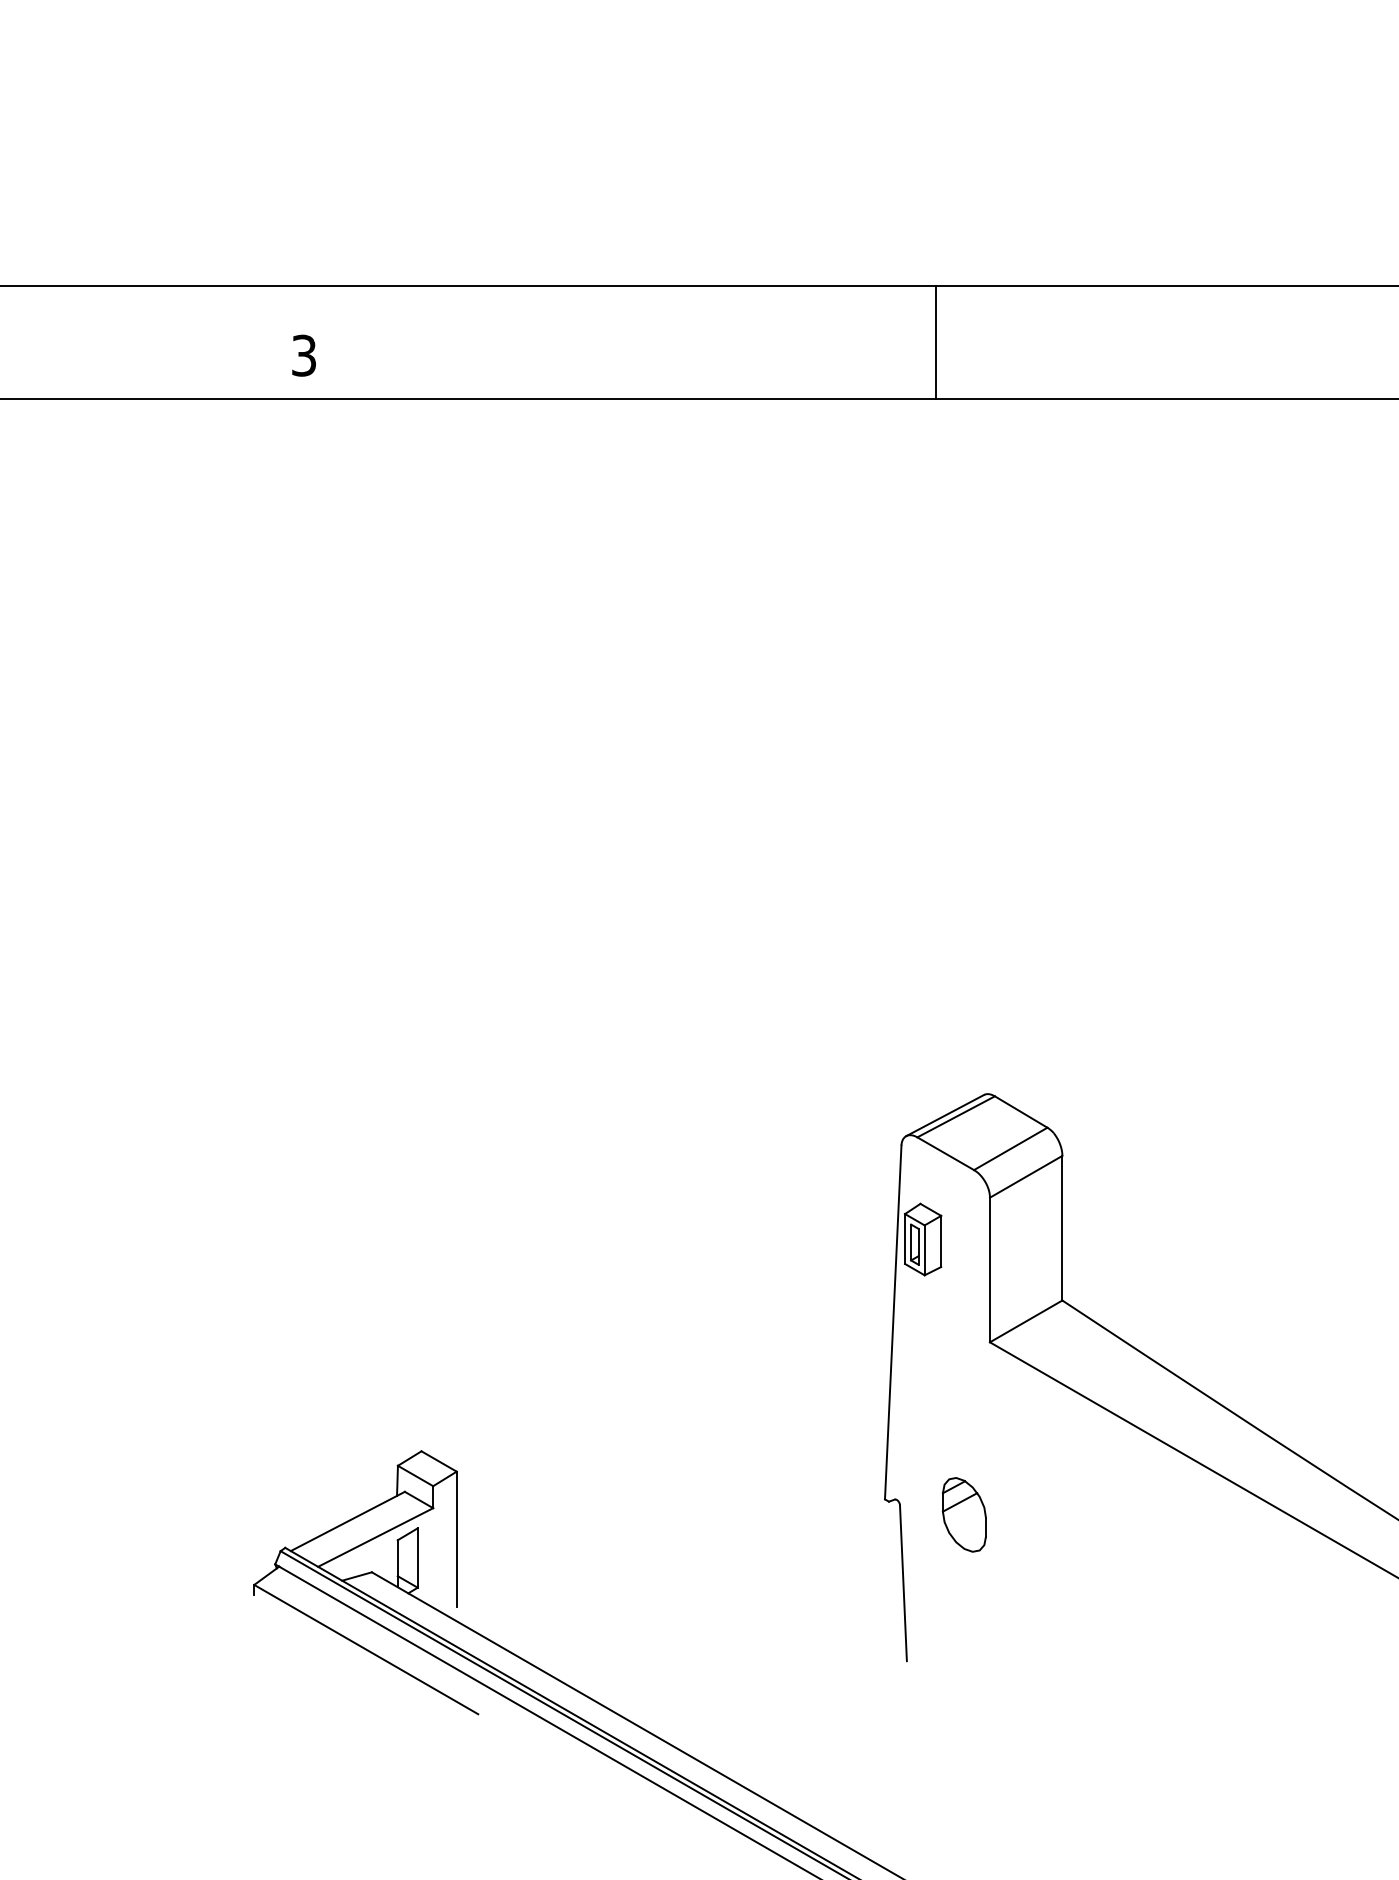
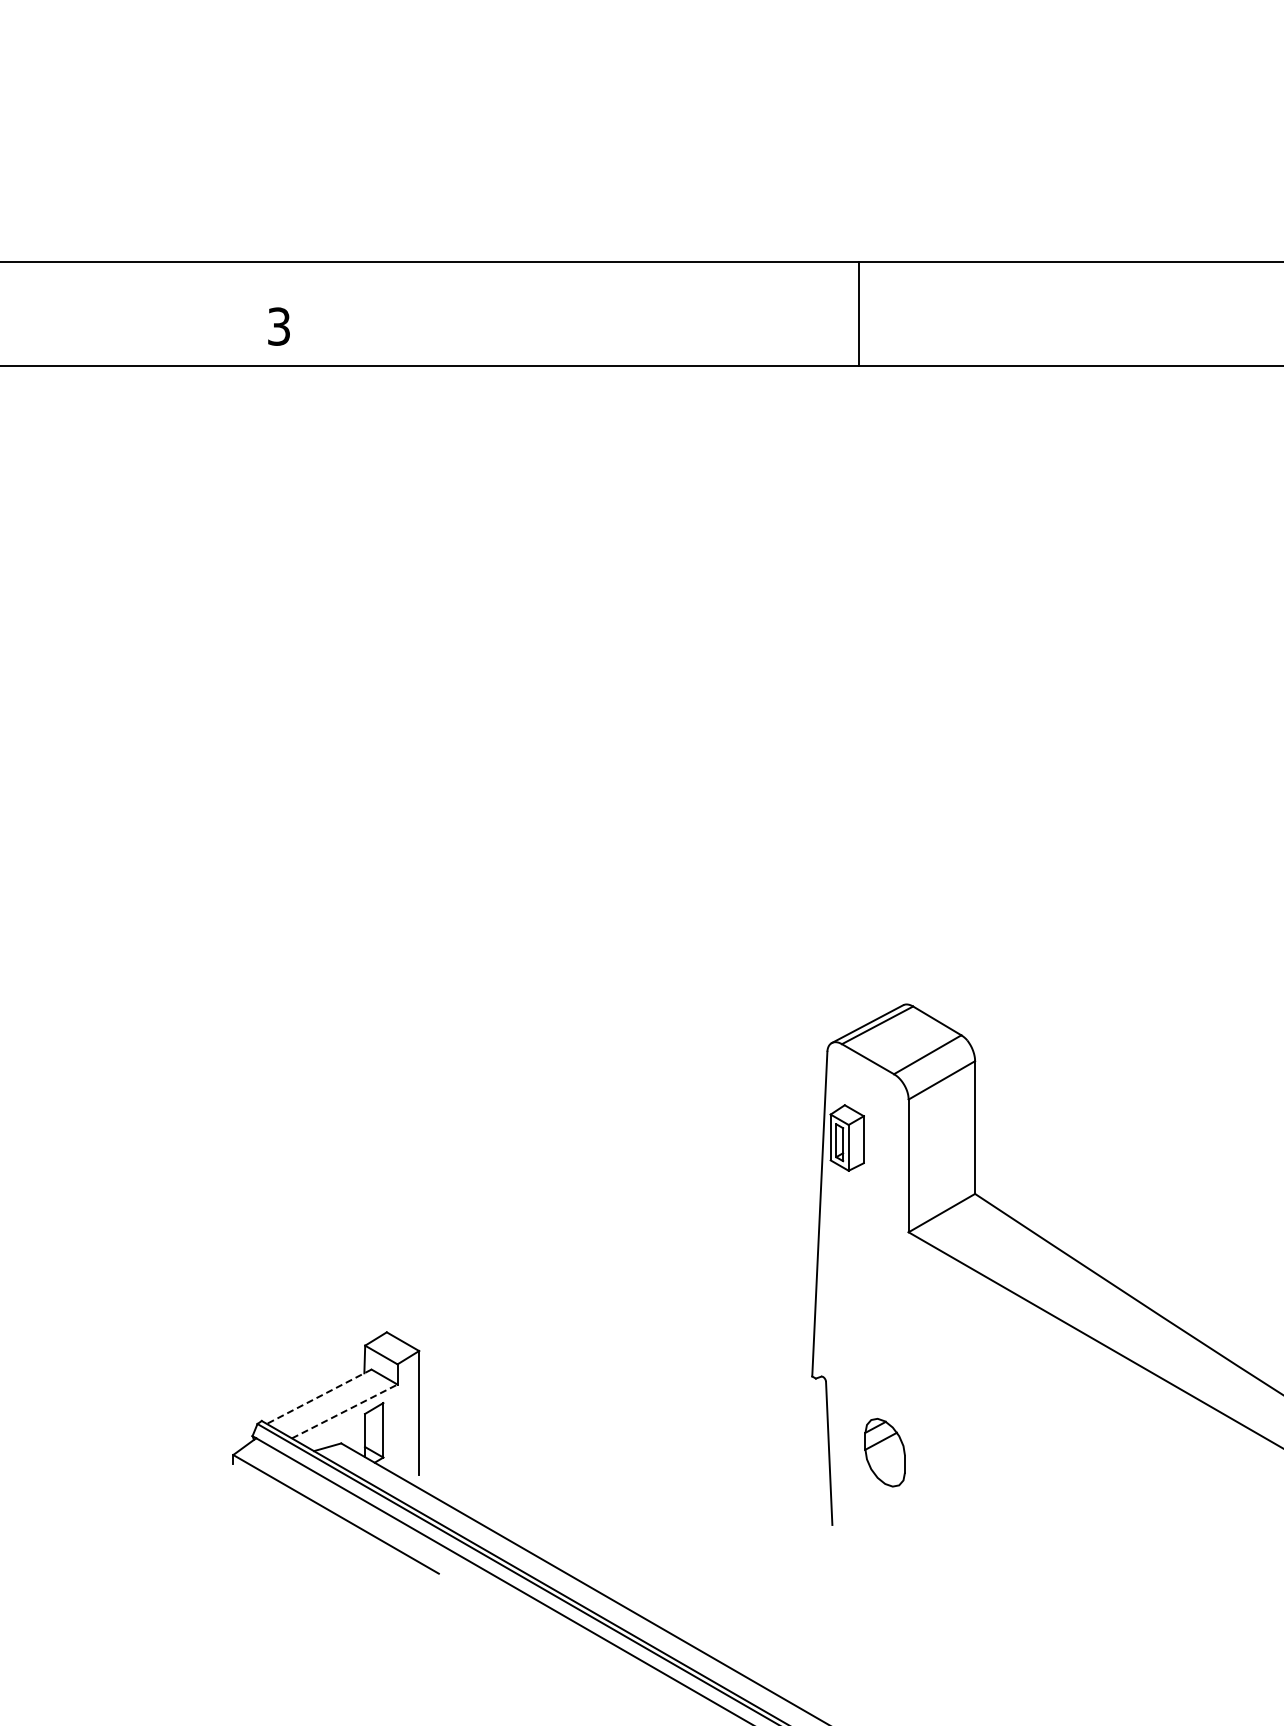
part: (963, 1514) -> (884, 1452), moved
line: (348, 1521) -> (319, 1396), solid -> dashed
line: (376, 1537) -> (345, 1411), solid -> dashed

